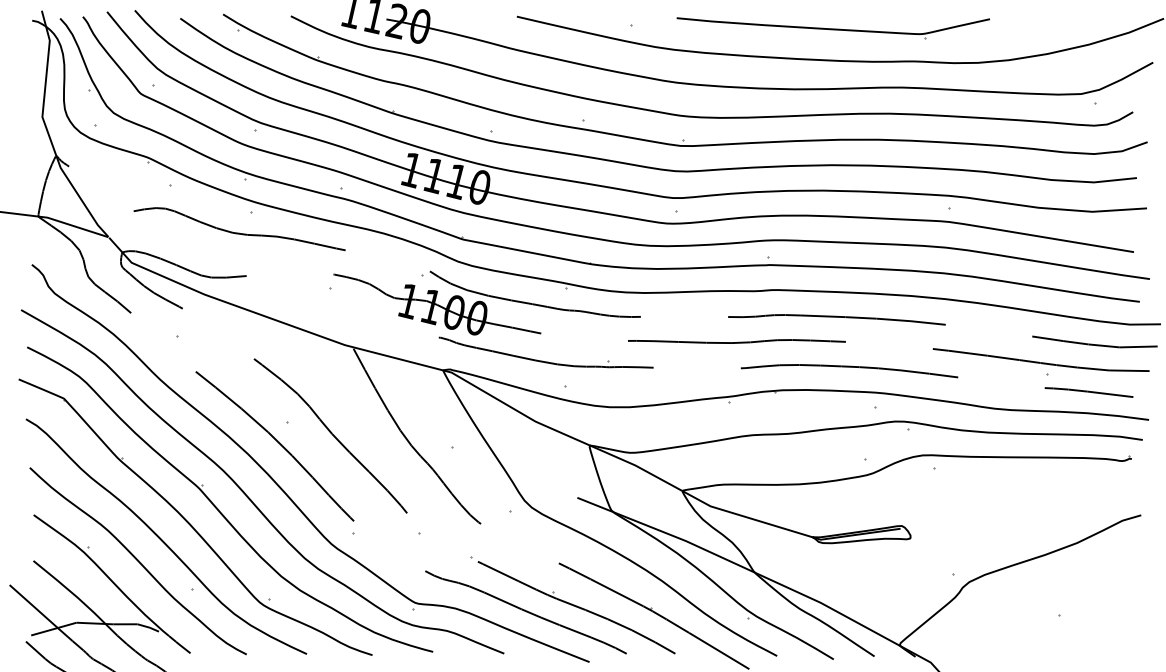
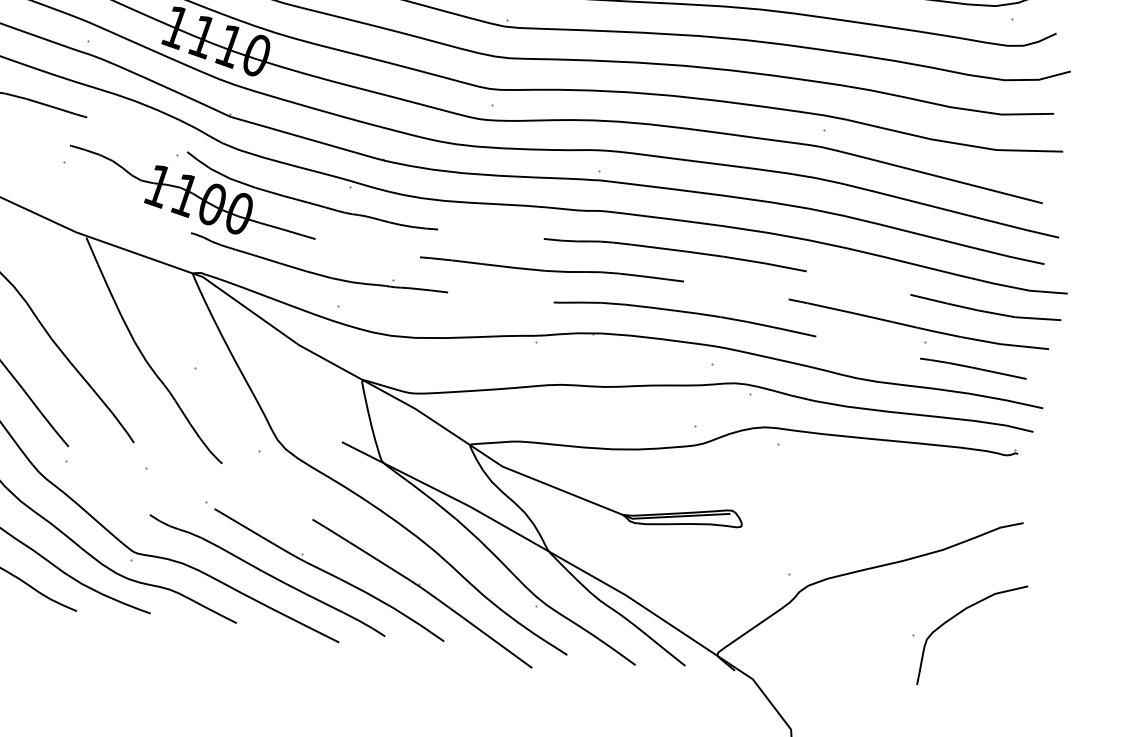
curve: (1093, 596) -> (957, 616), added

